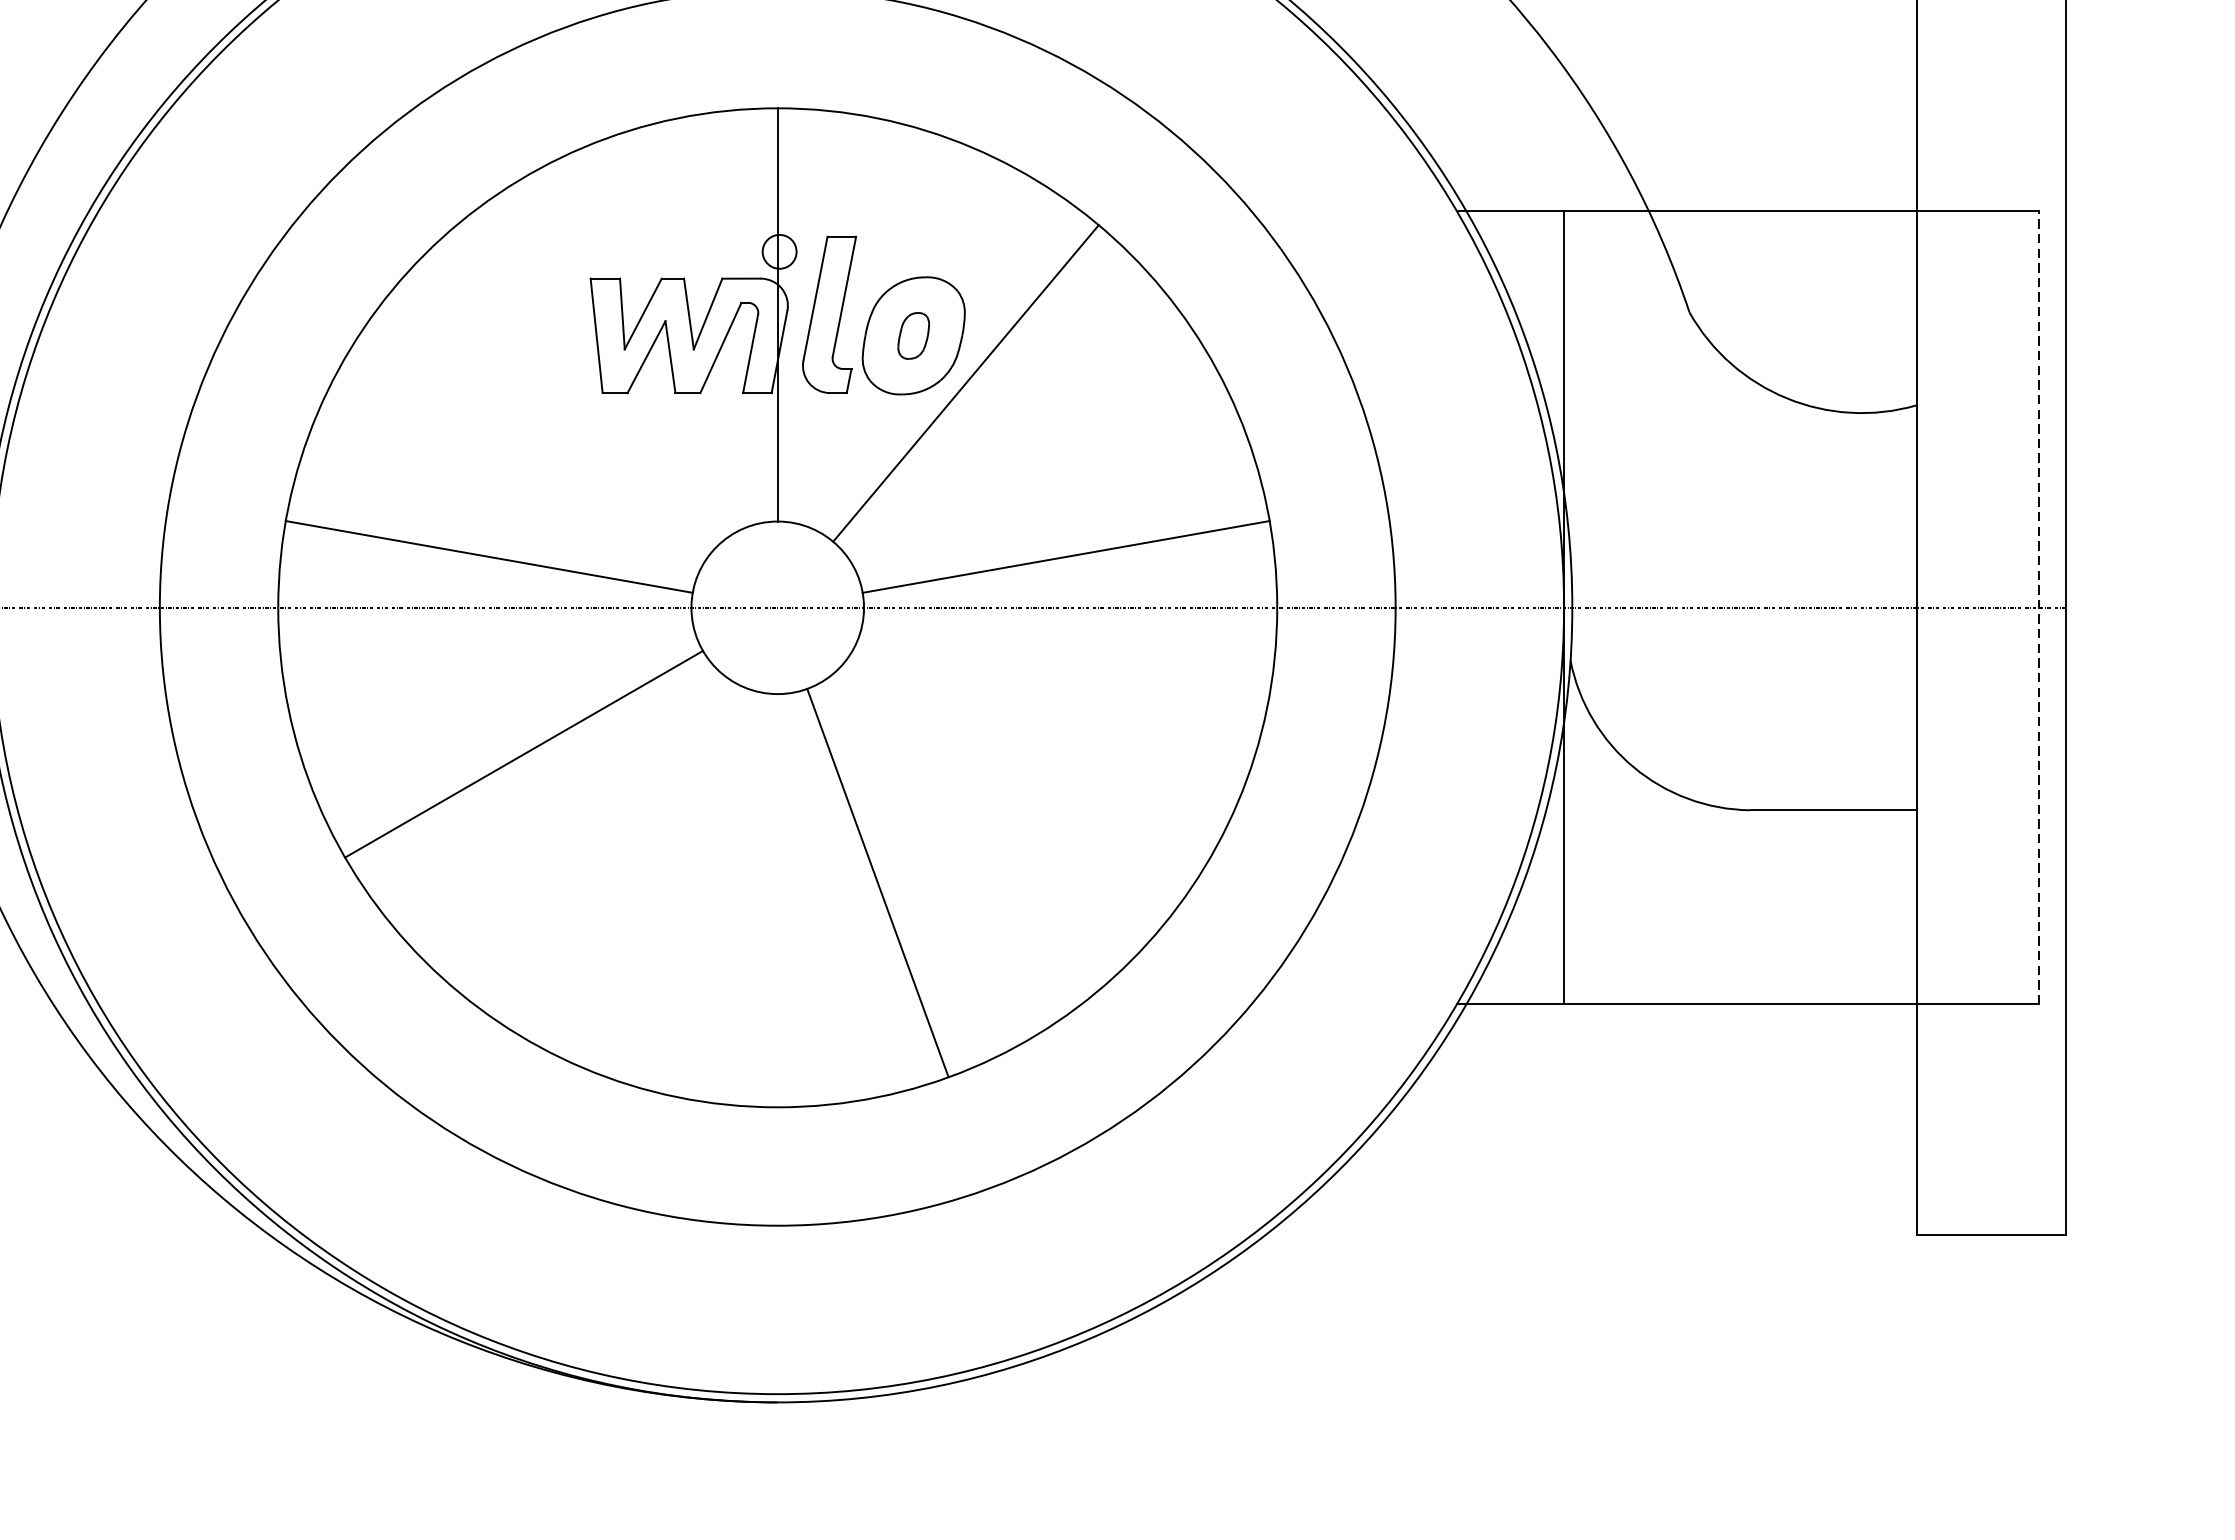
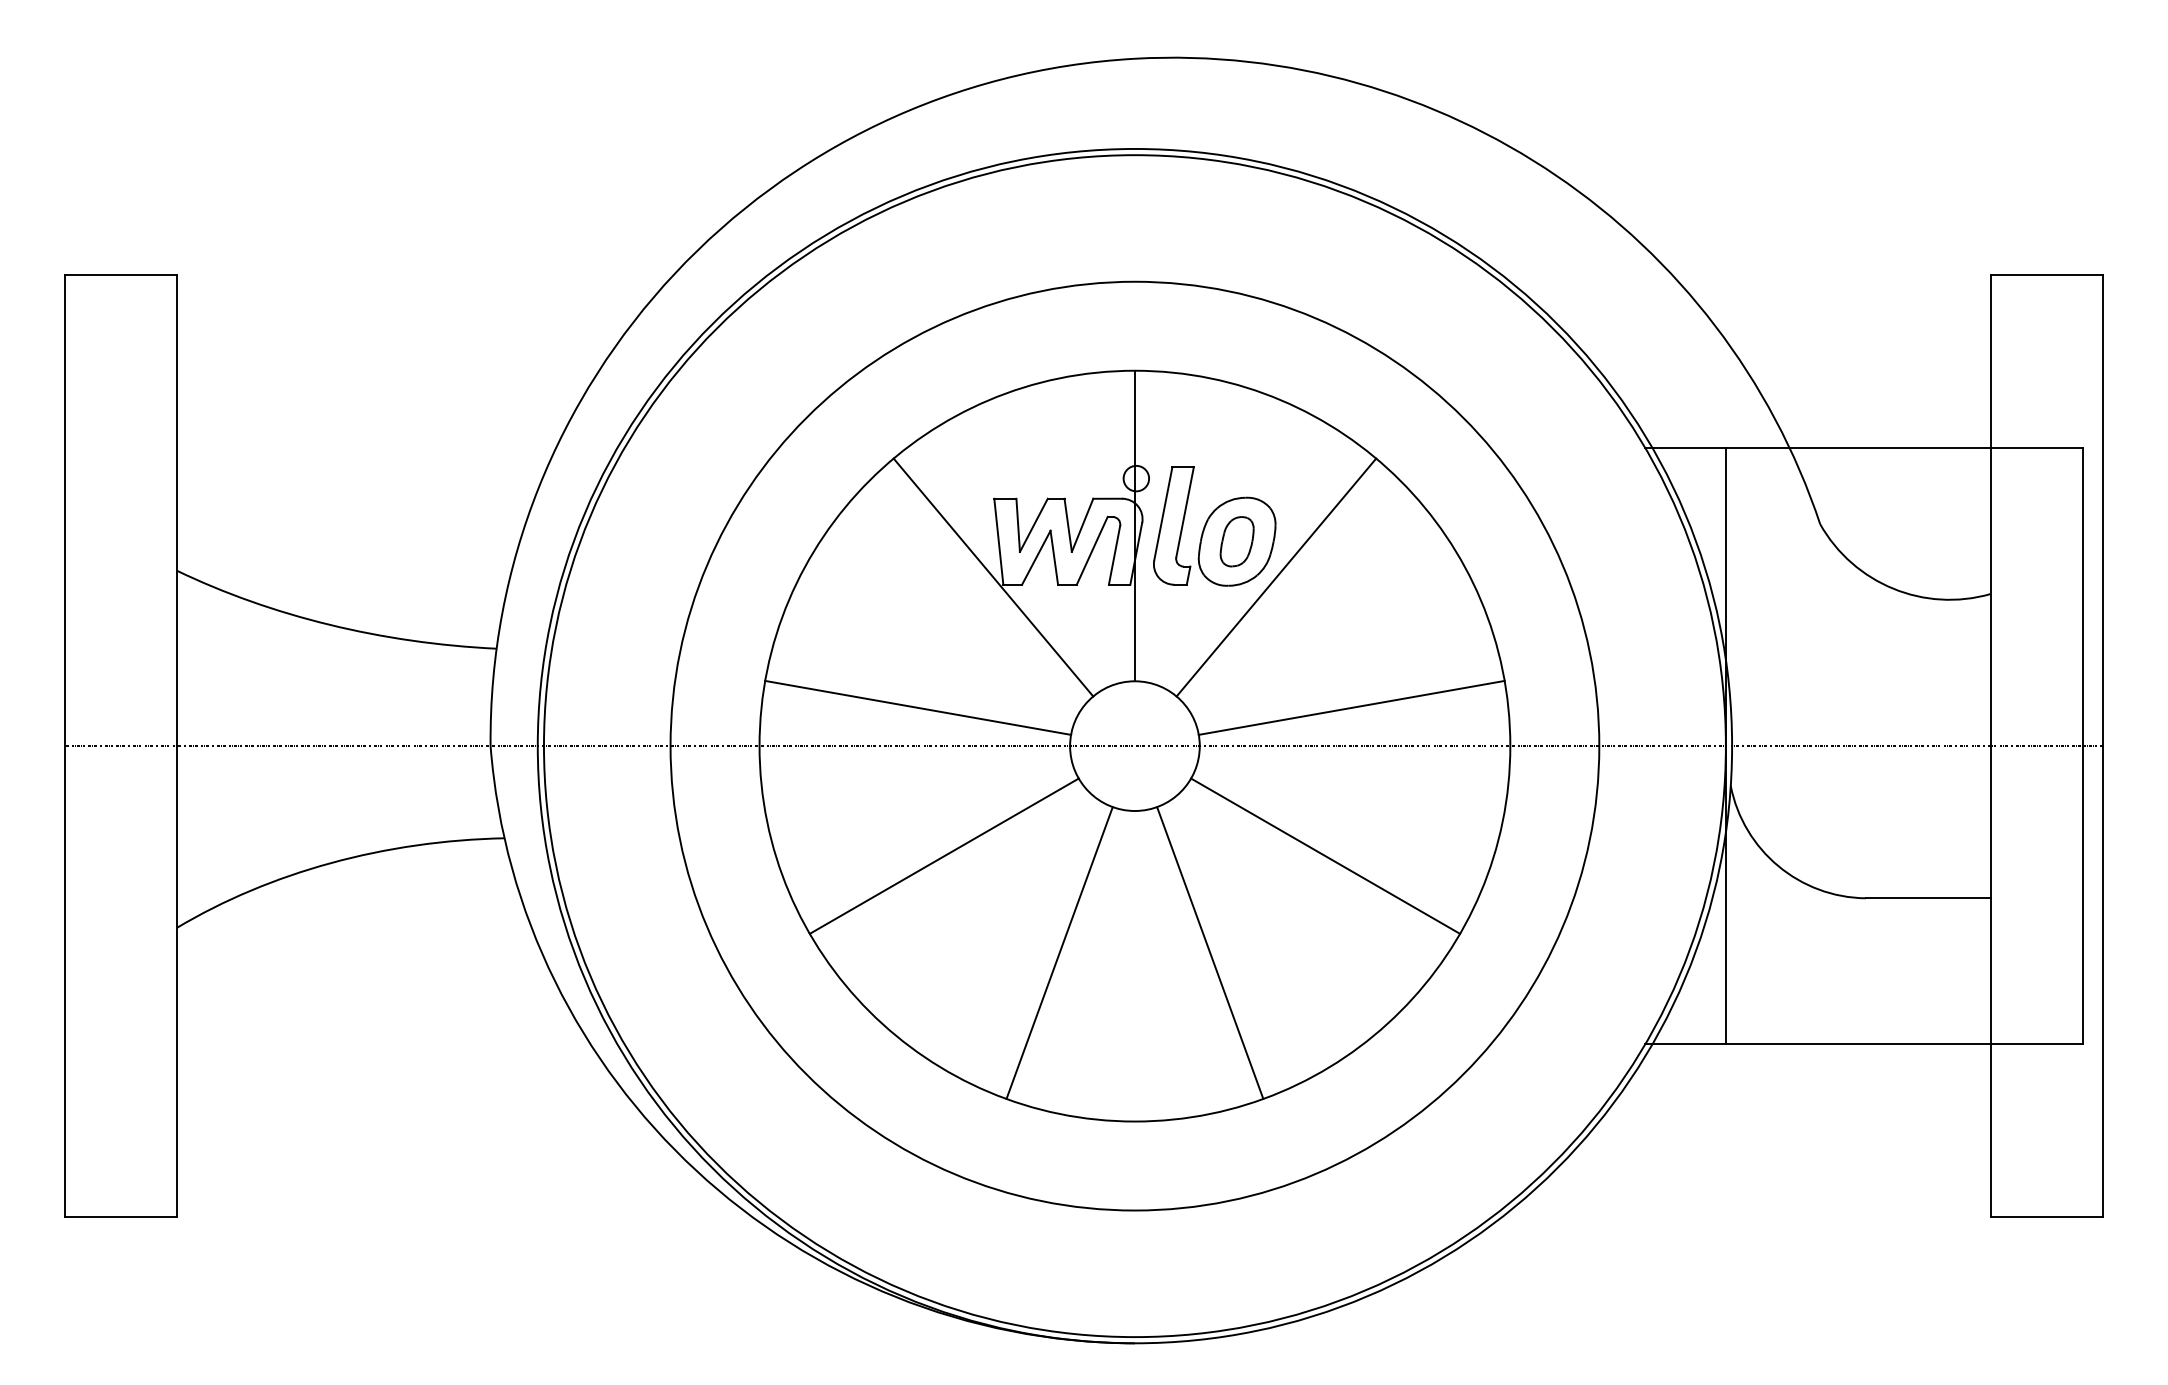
part: (912, 335) -> (1236, 541), size x1.43
line: (589, 383) -> (993, 577), added
line: (2038, 608) -> (2082, 746), dashed -> solid
line: (1031, 753) -> (1325, 855), added
line: (677, 882) -> (1059, 952), added

